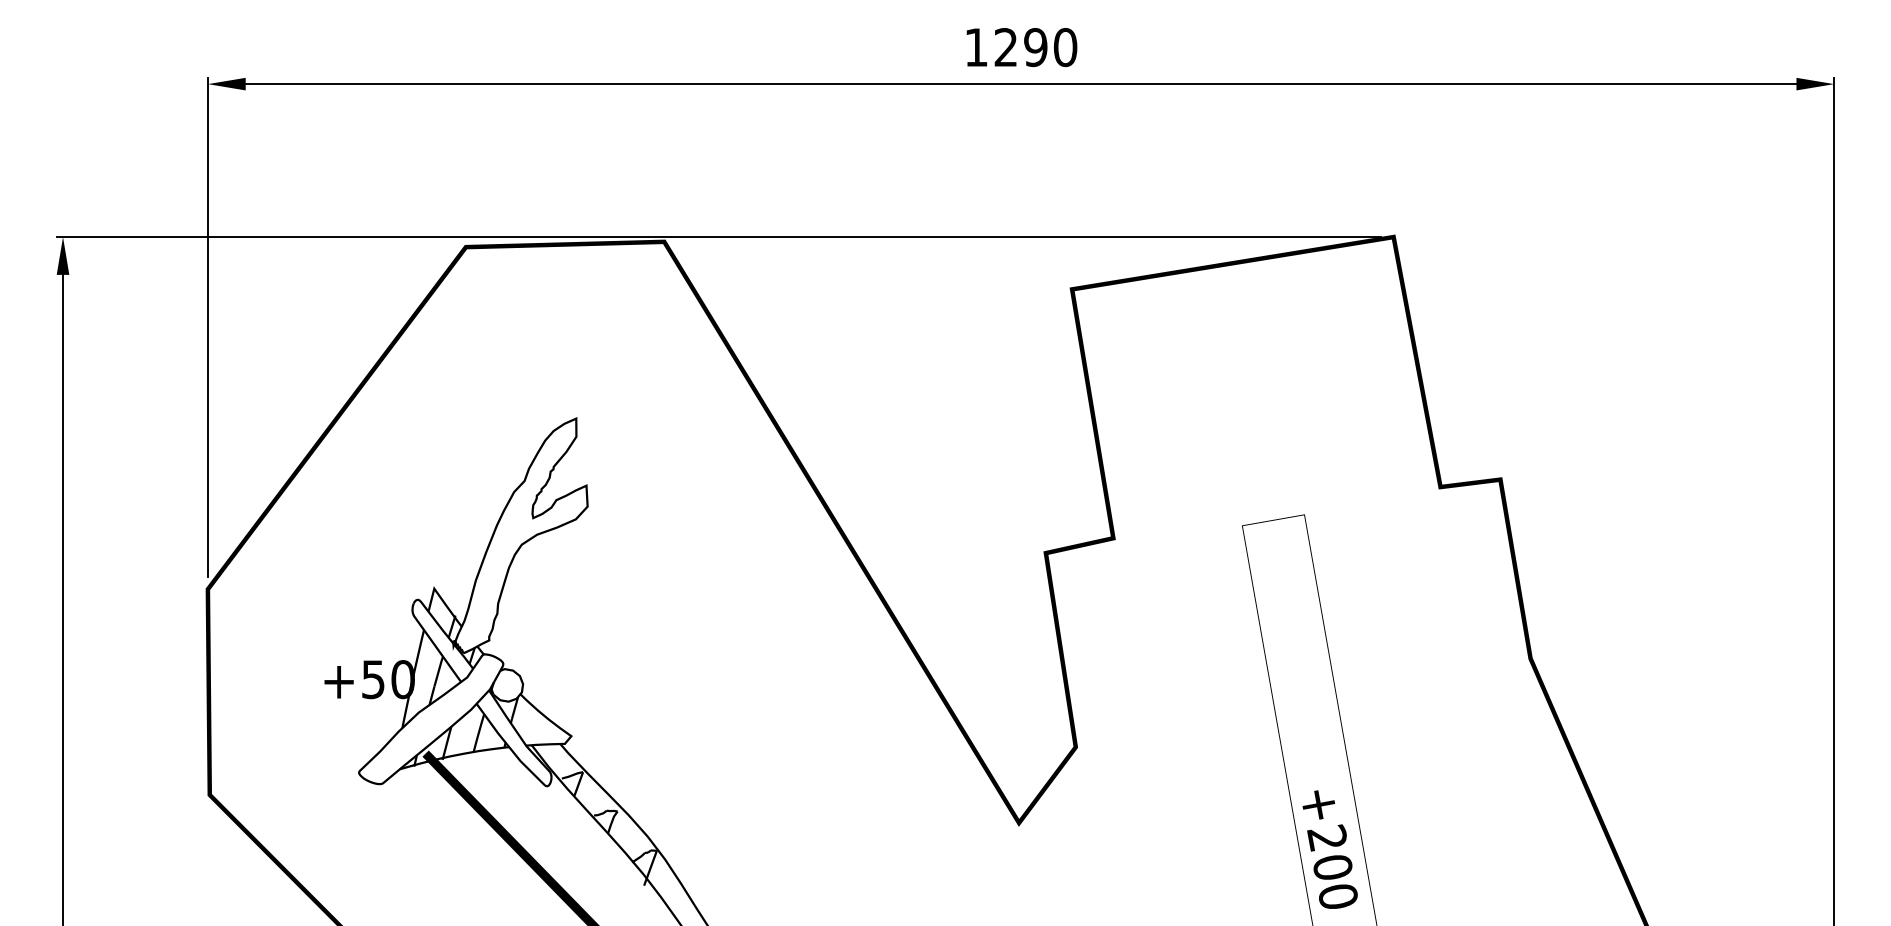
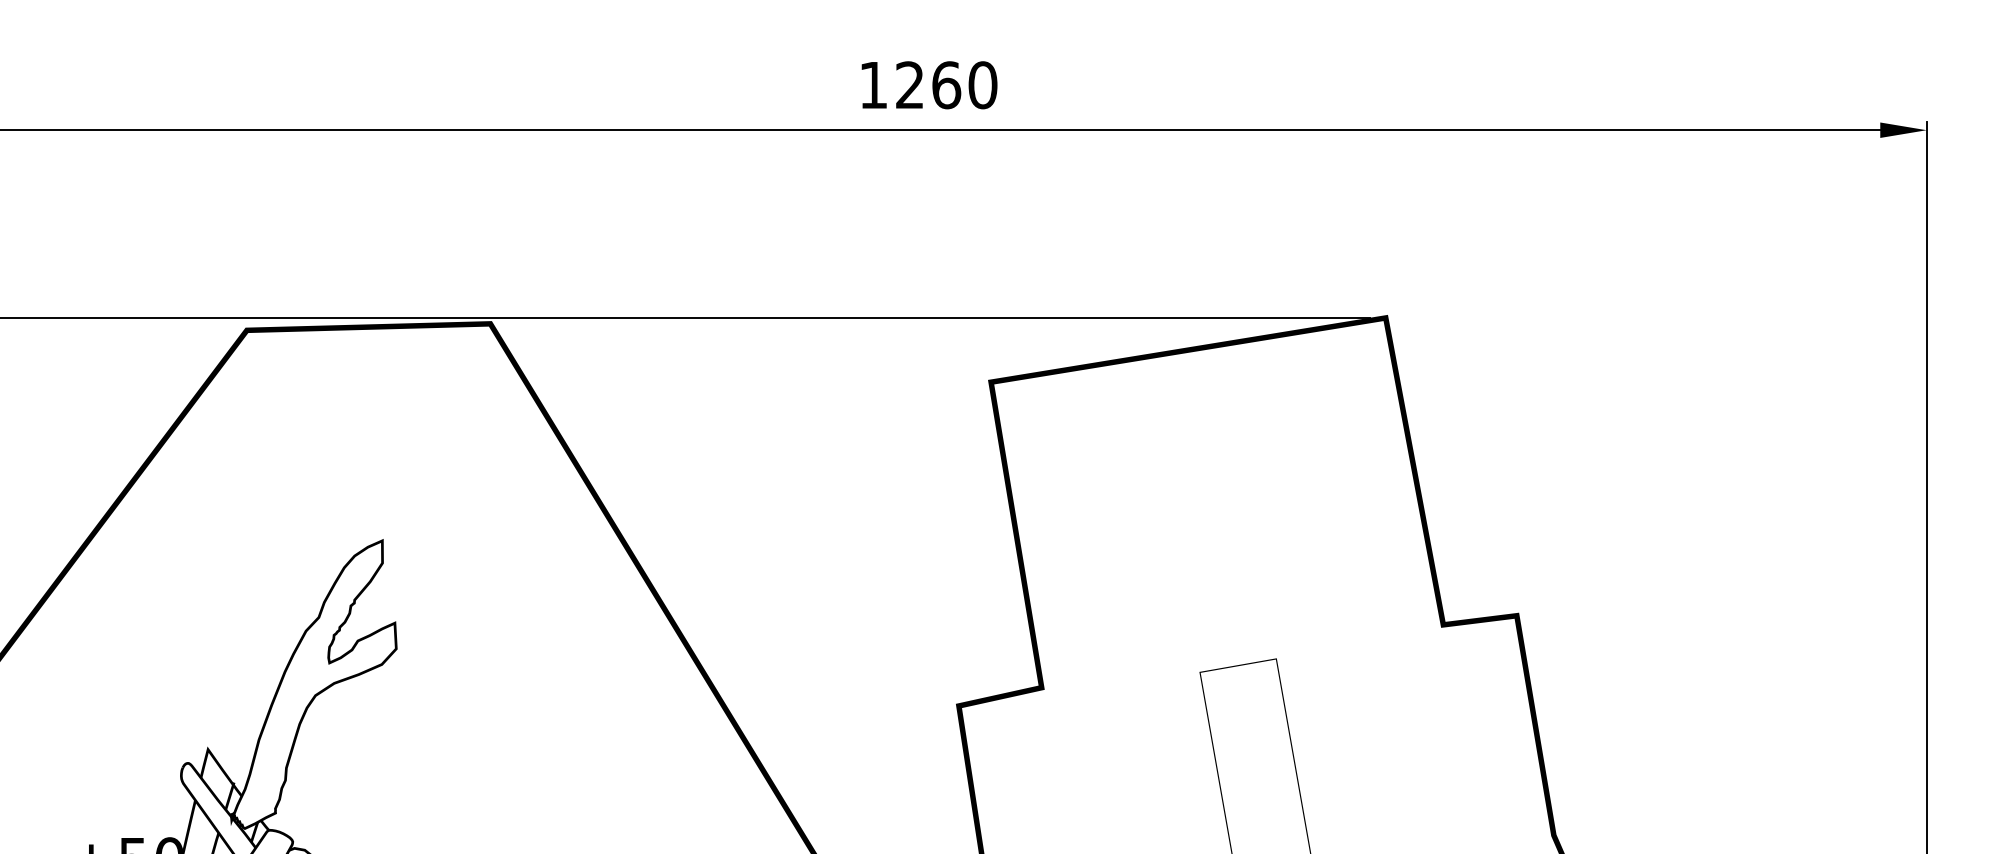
text: (1035, 47) -> (946, 85), 1290 -> 1260

